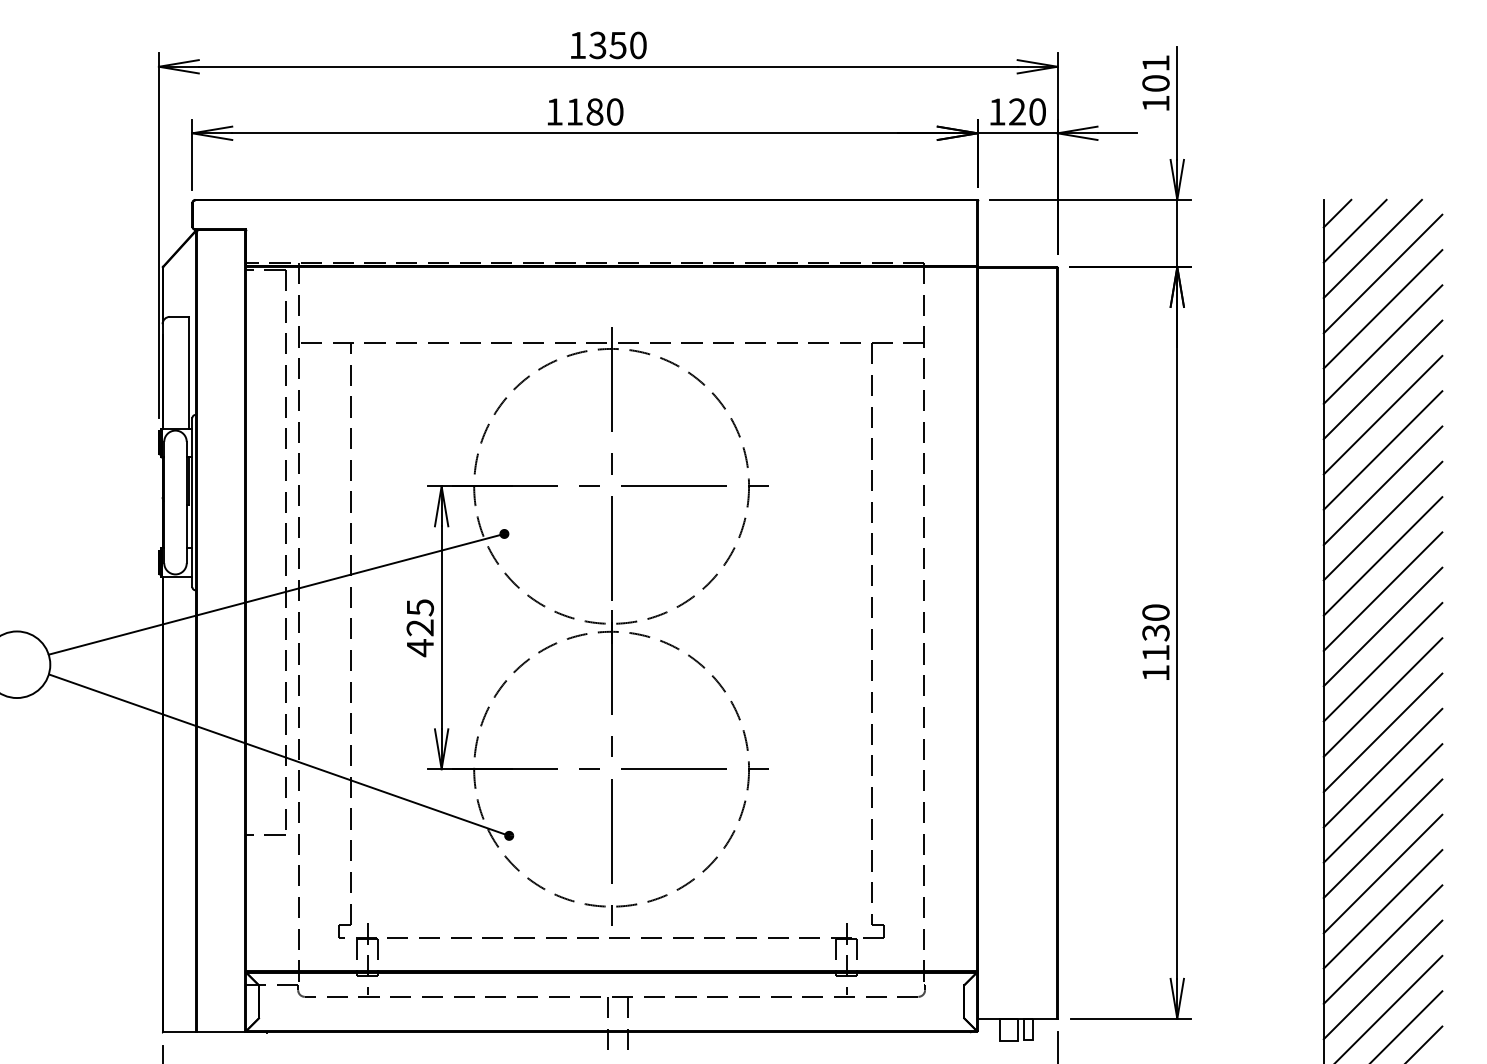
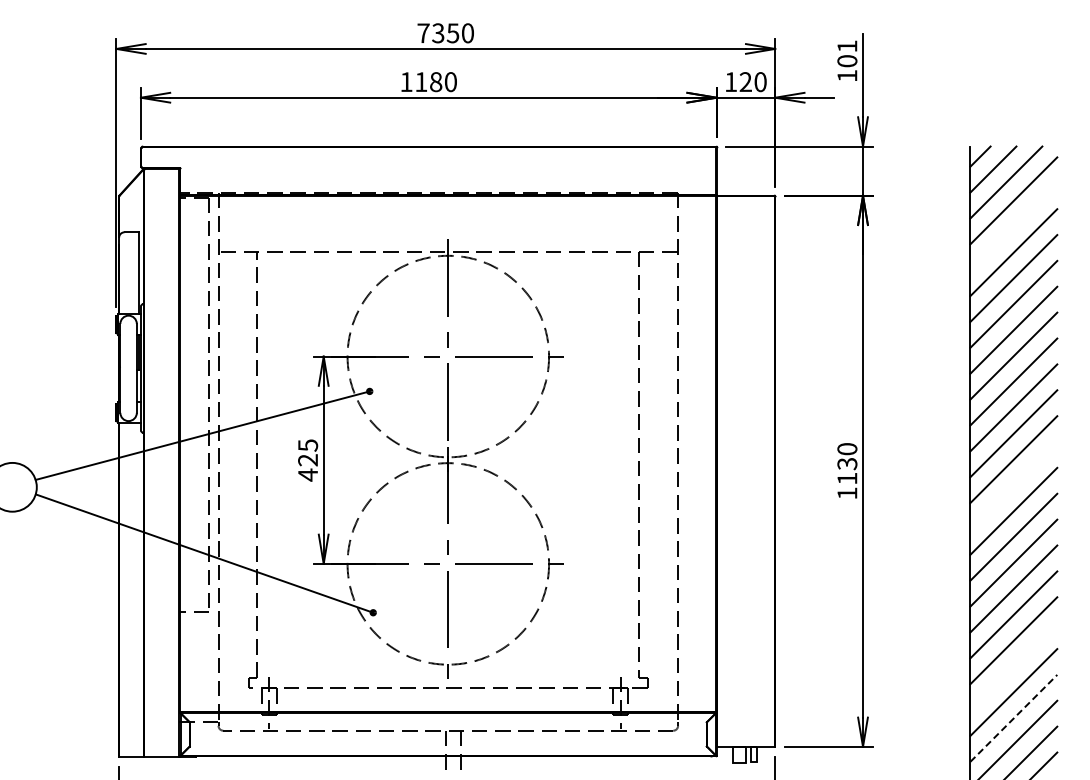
text: (577, 44) -> (423, 32), 1350 -> 7350
line: (1382, 308) -> (1013, 226), removed
line: (1382, 662) -> (1013, 485), removed
line: (1382, 909) -> (1013, 666), removed
line: (1383, 980) -> (1014, 718), solid -> dashed

